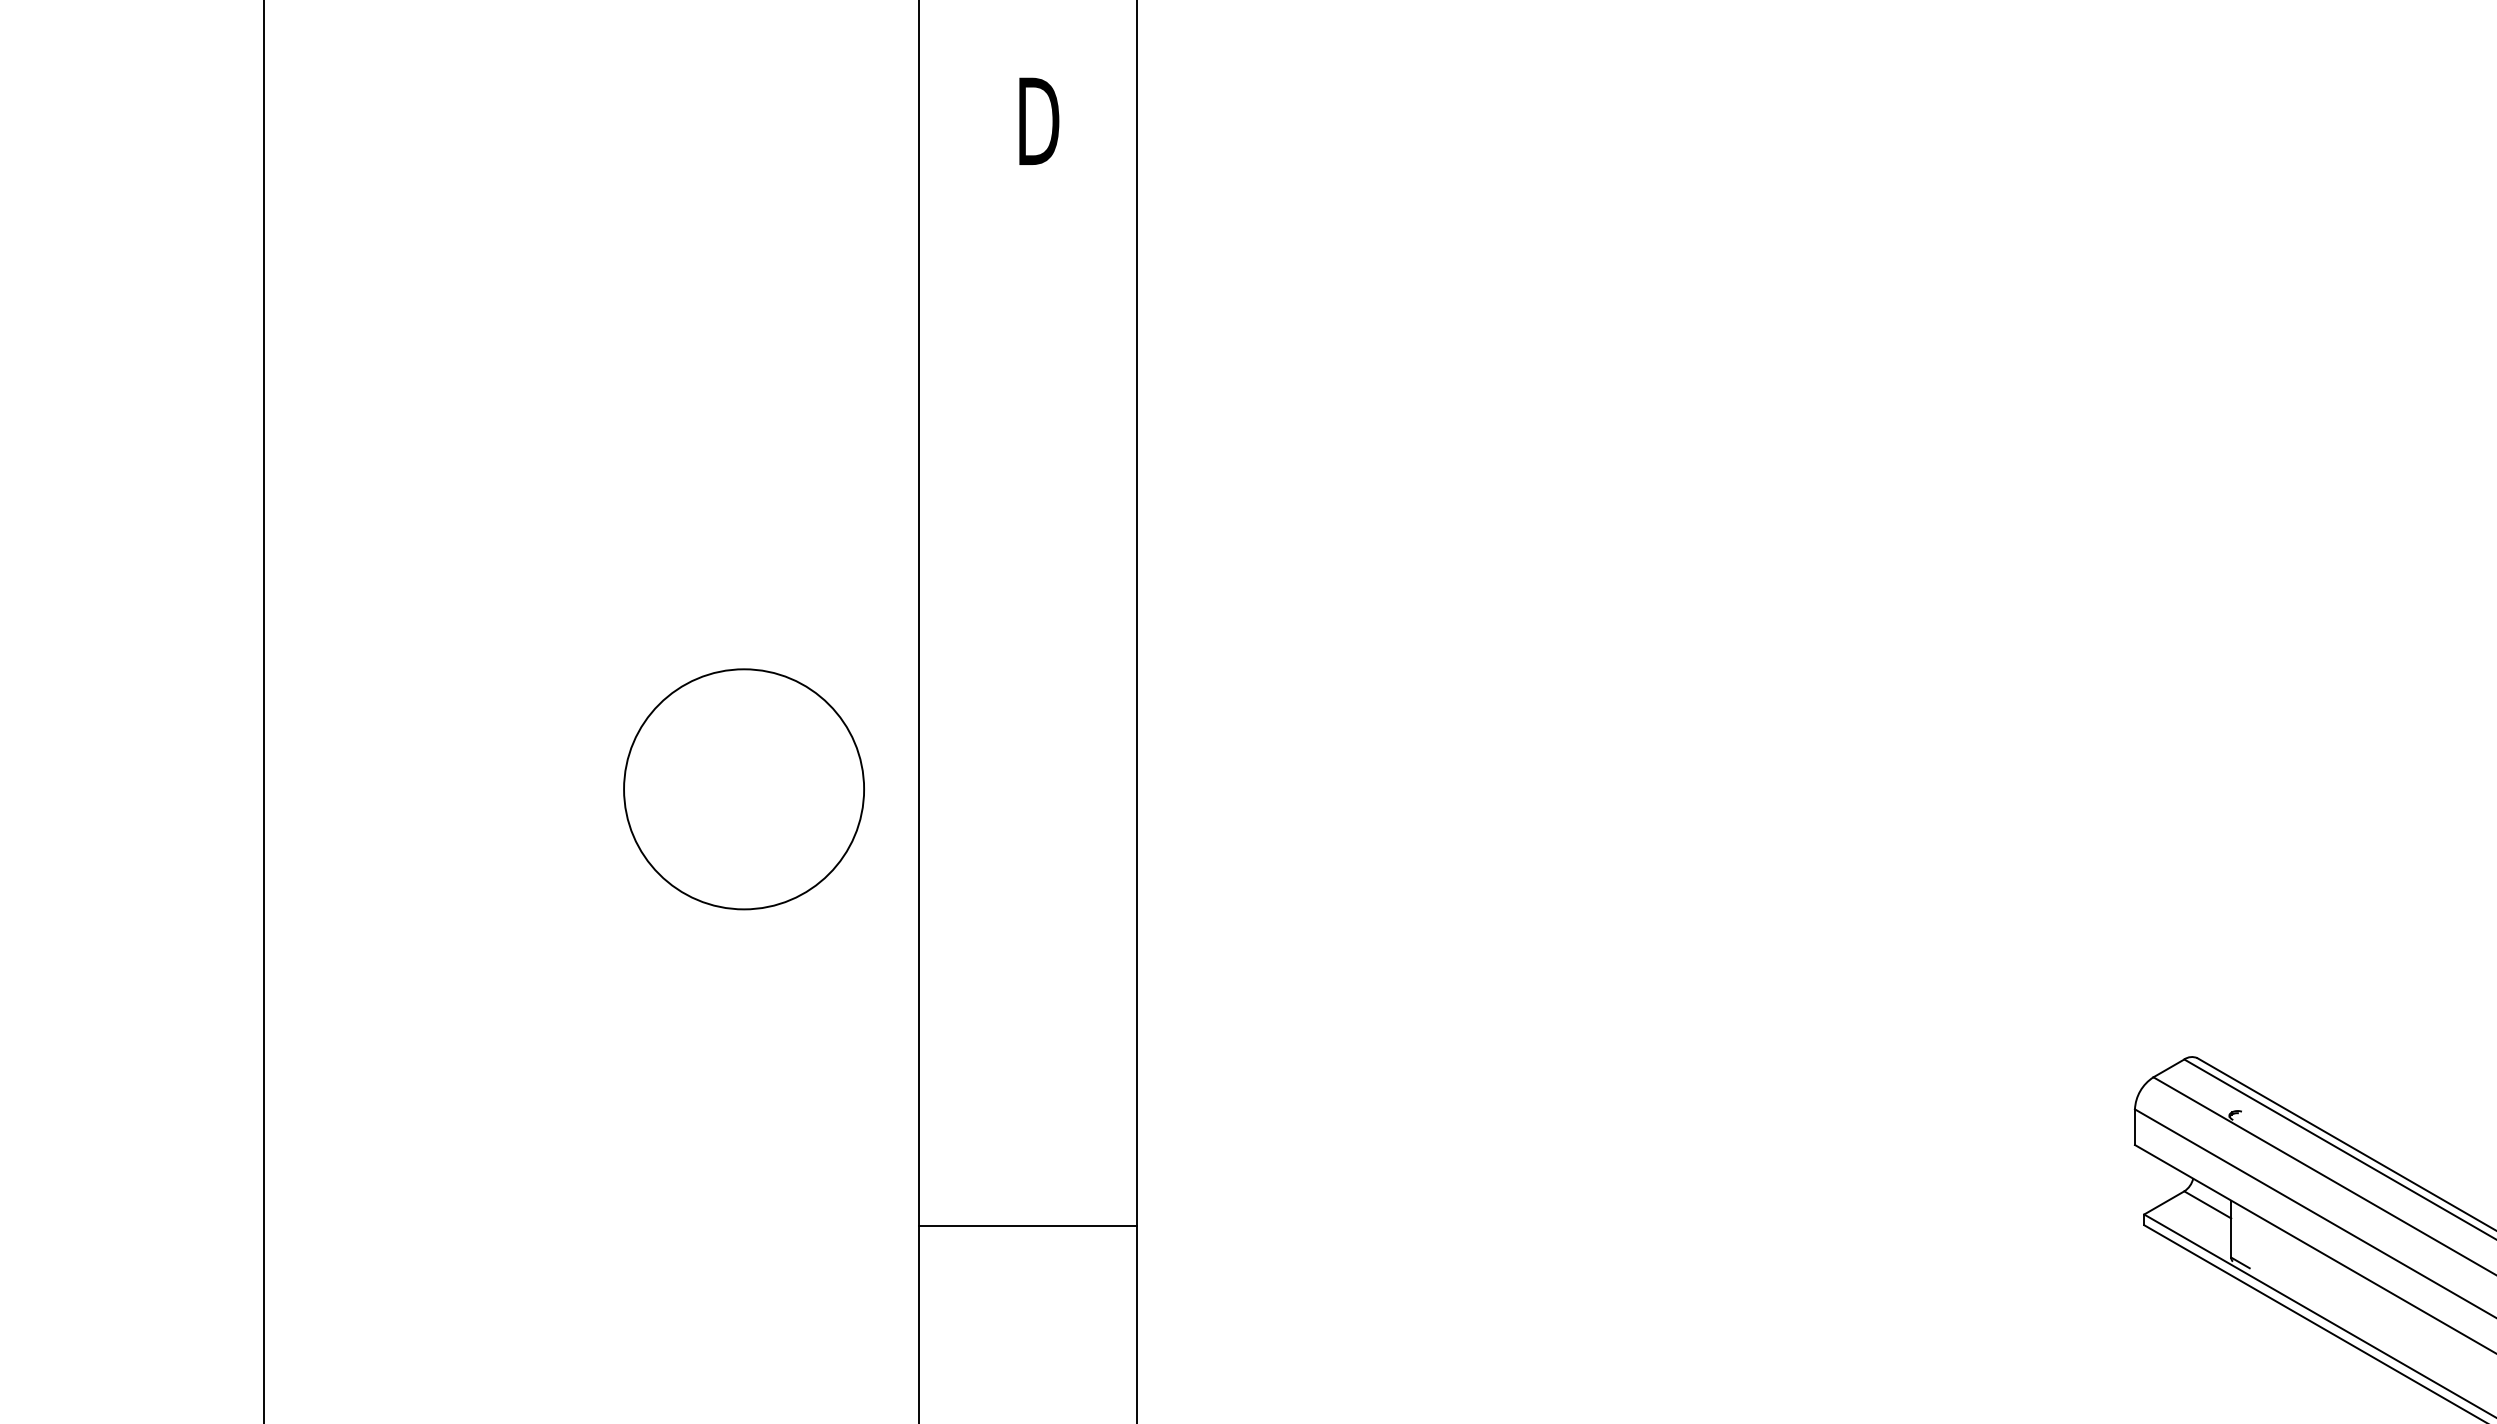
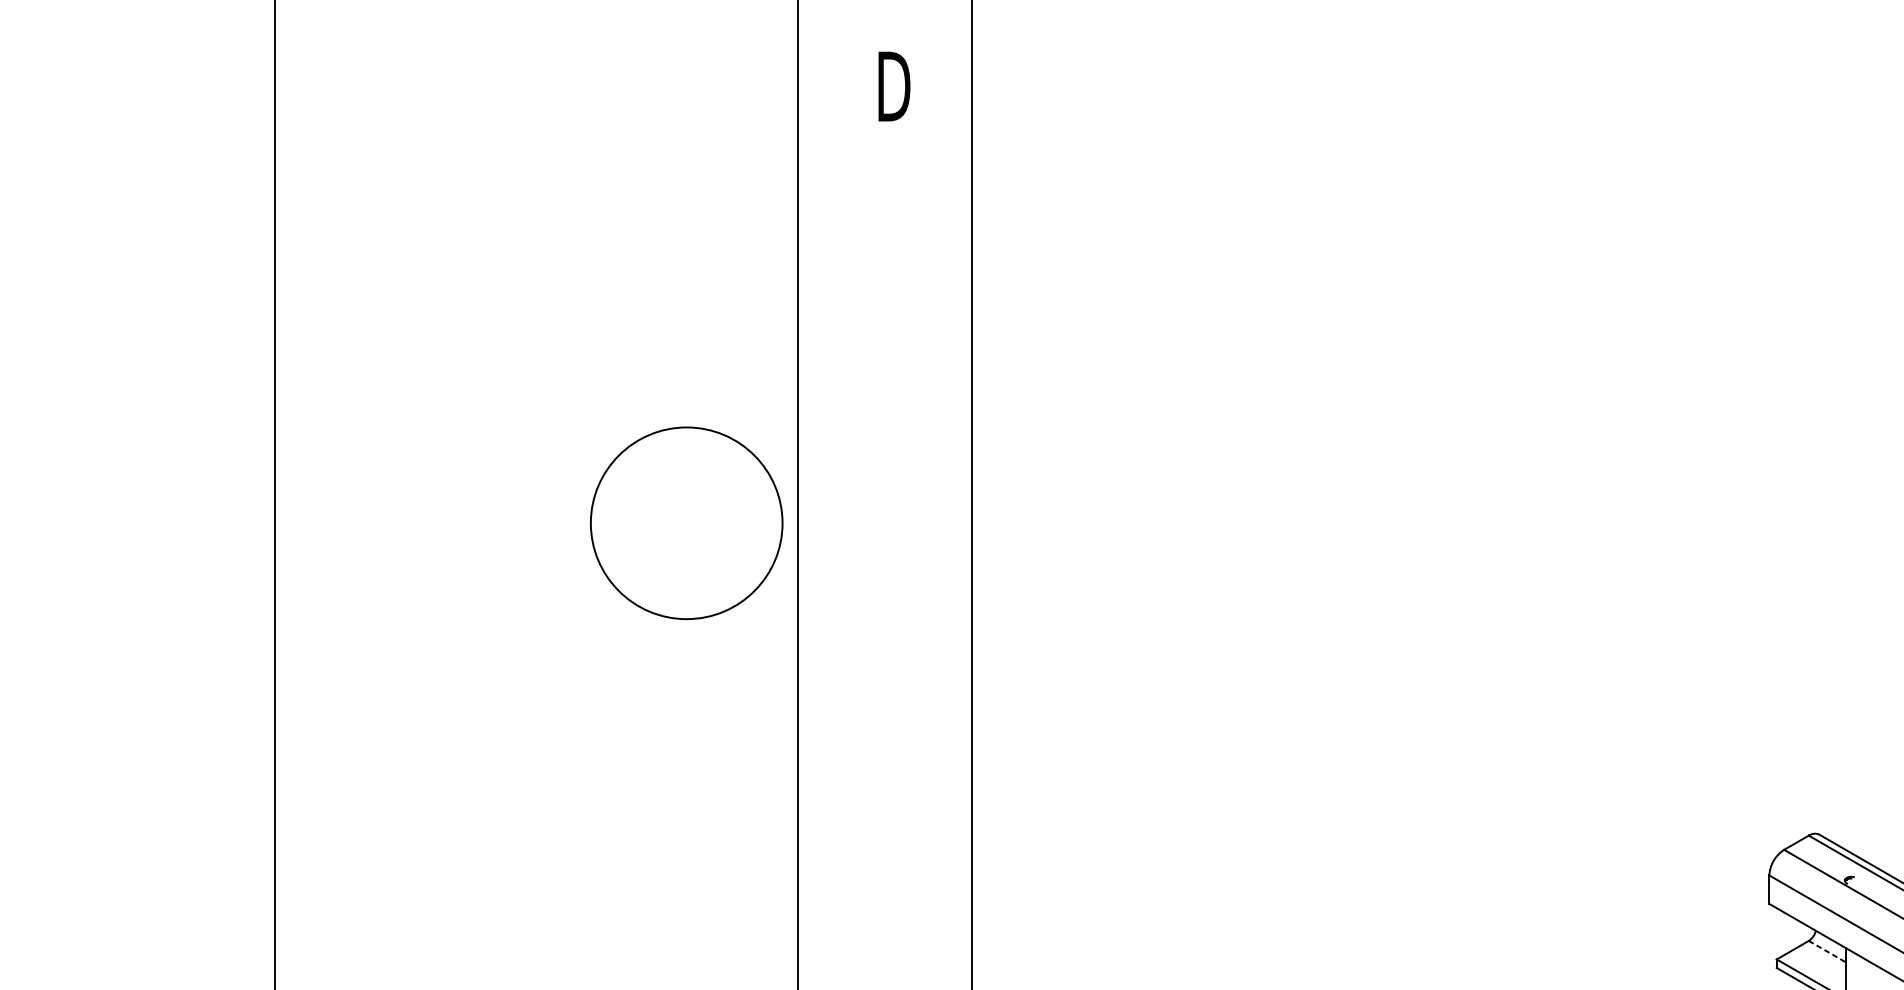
circle: (743, 789) -> (686, 523), moved
line: (2208, 1205) -> (1828, 952), solid -> dashed
line: (1027, 1225) -> (885, 968), removed

